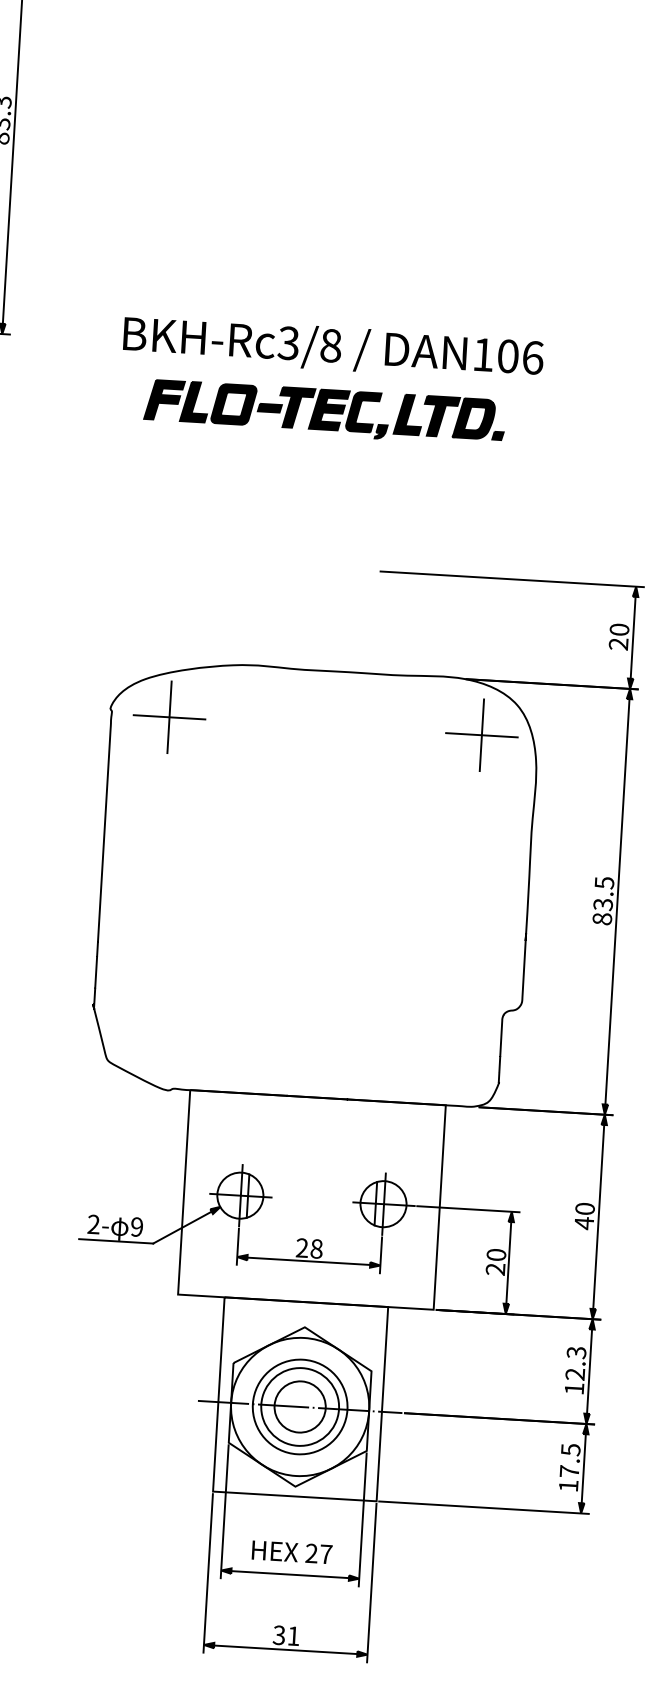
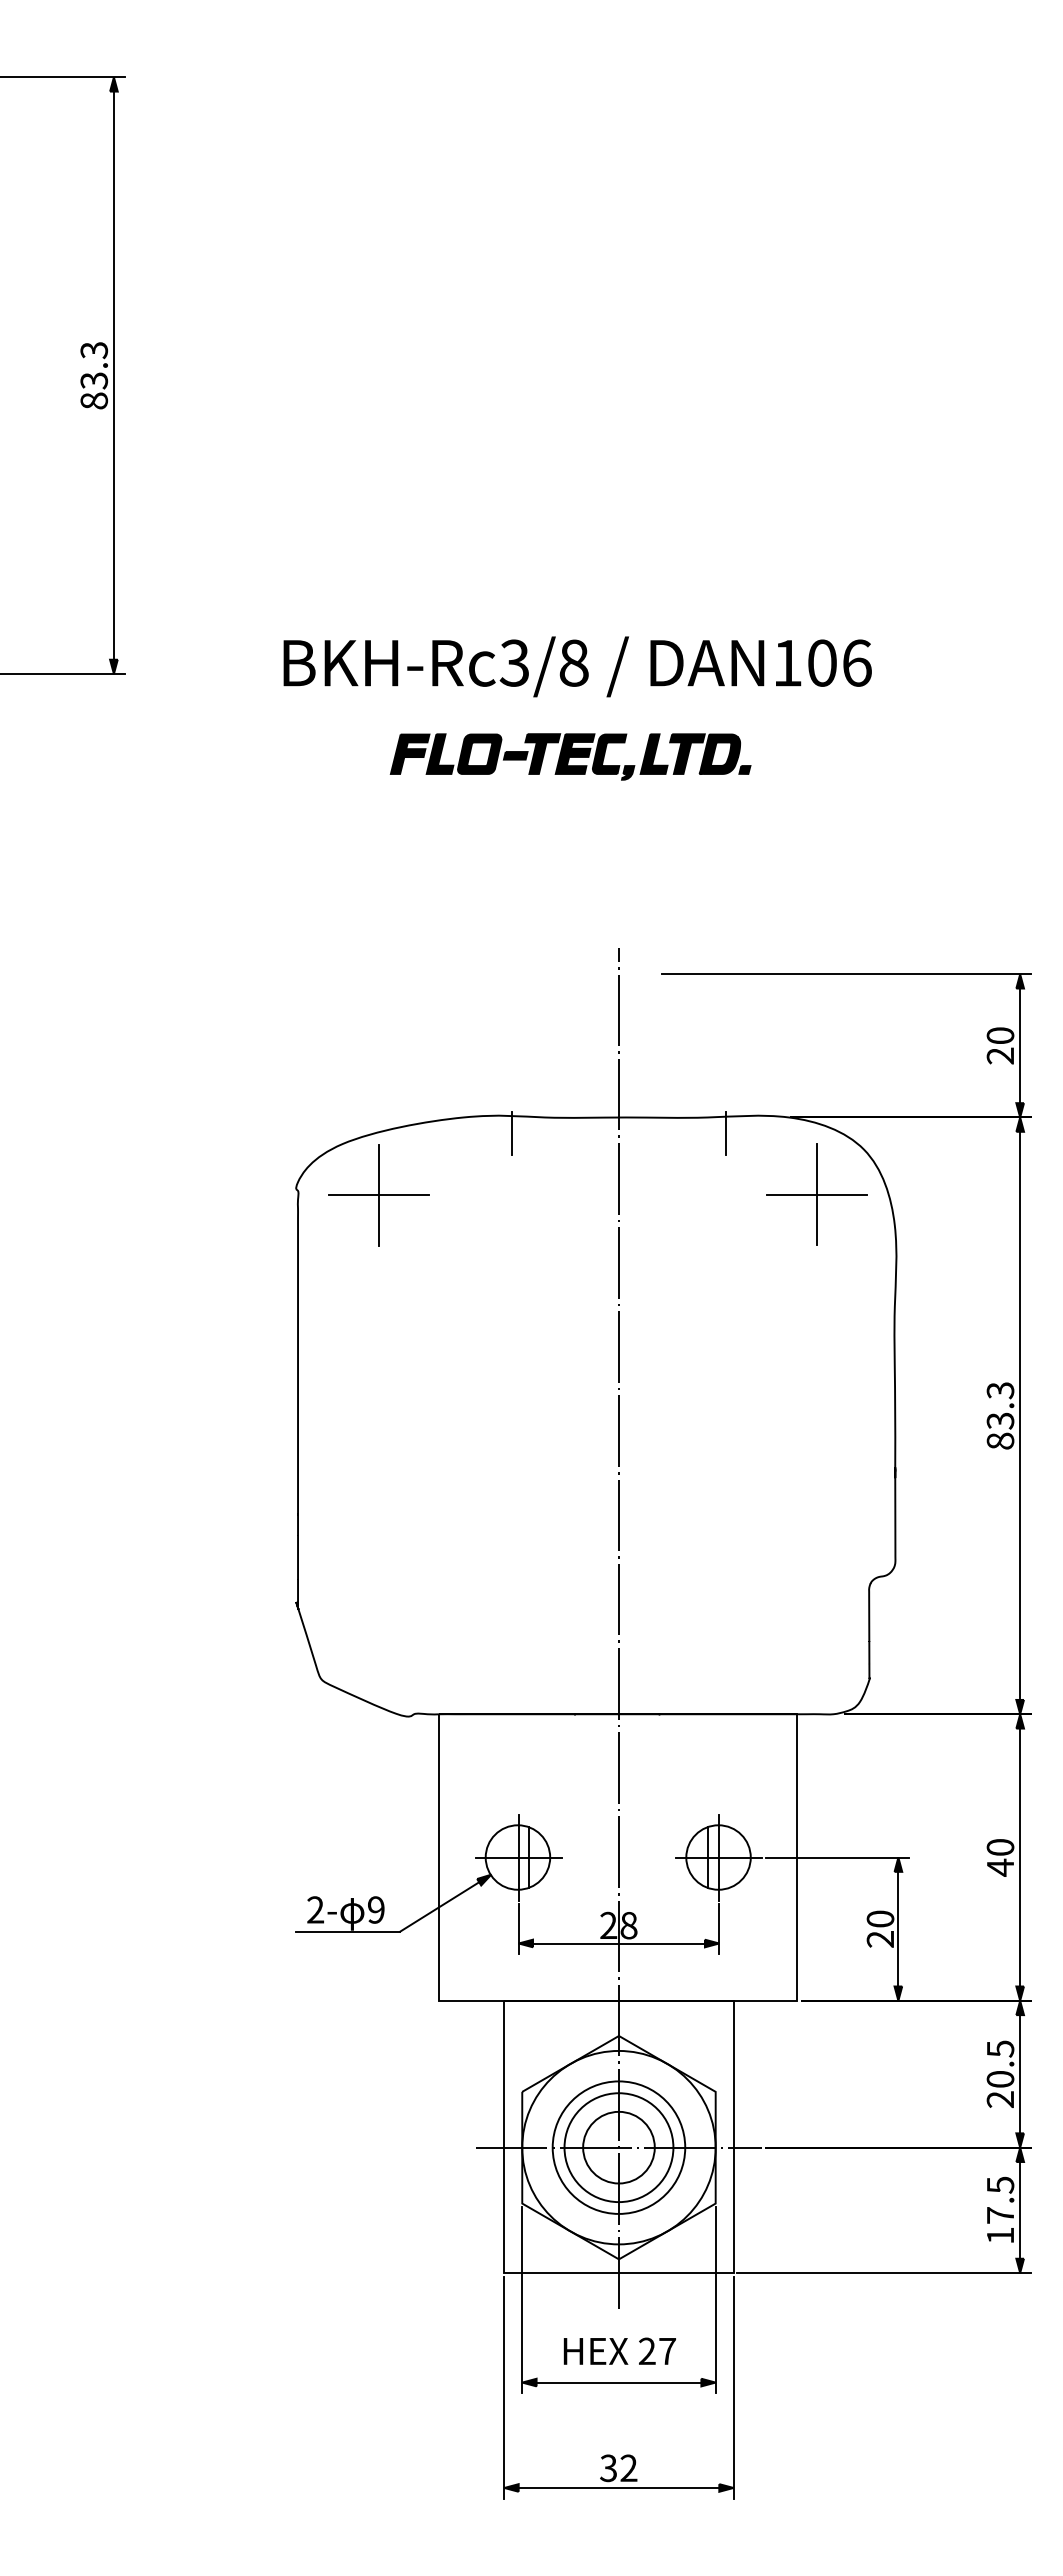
part: (324, 412) -> (570, 756), size x0.71
line: (266, 678) -> (511, 1133), added
line: (419, 687) -> (726, 1133), added
text: (603, 882) -> (999, 1390), 83.5 -> 83.3
line: (321, 1035) -> (618, 1627), added
text: (575, 1370) -> (1000, 2073), 12.3 -> 20.5
text: (293, 1635) -> (628, 2467), 31 -> 32

